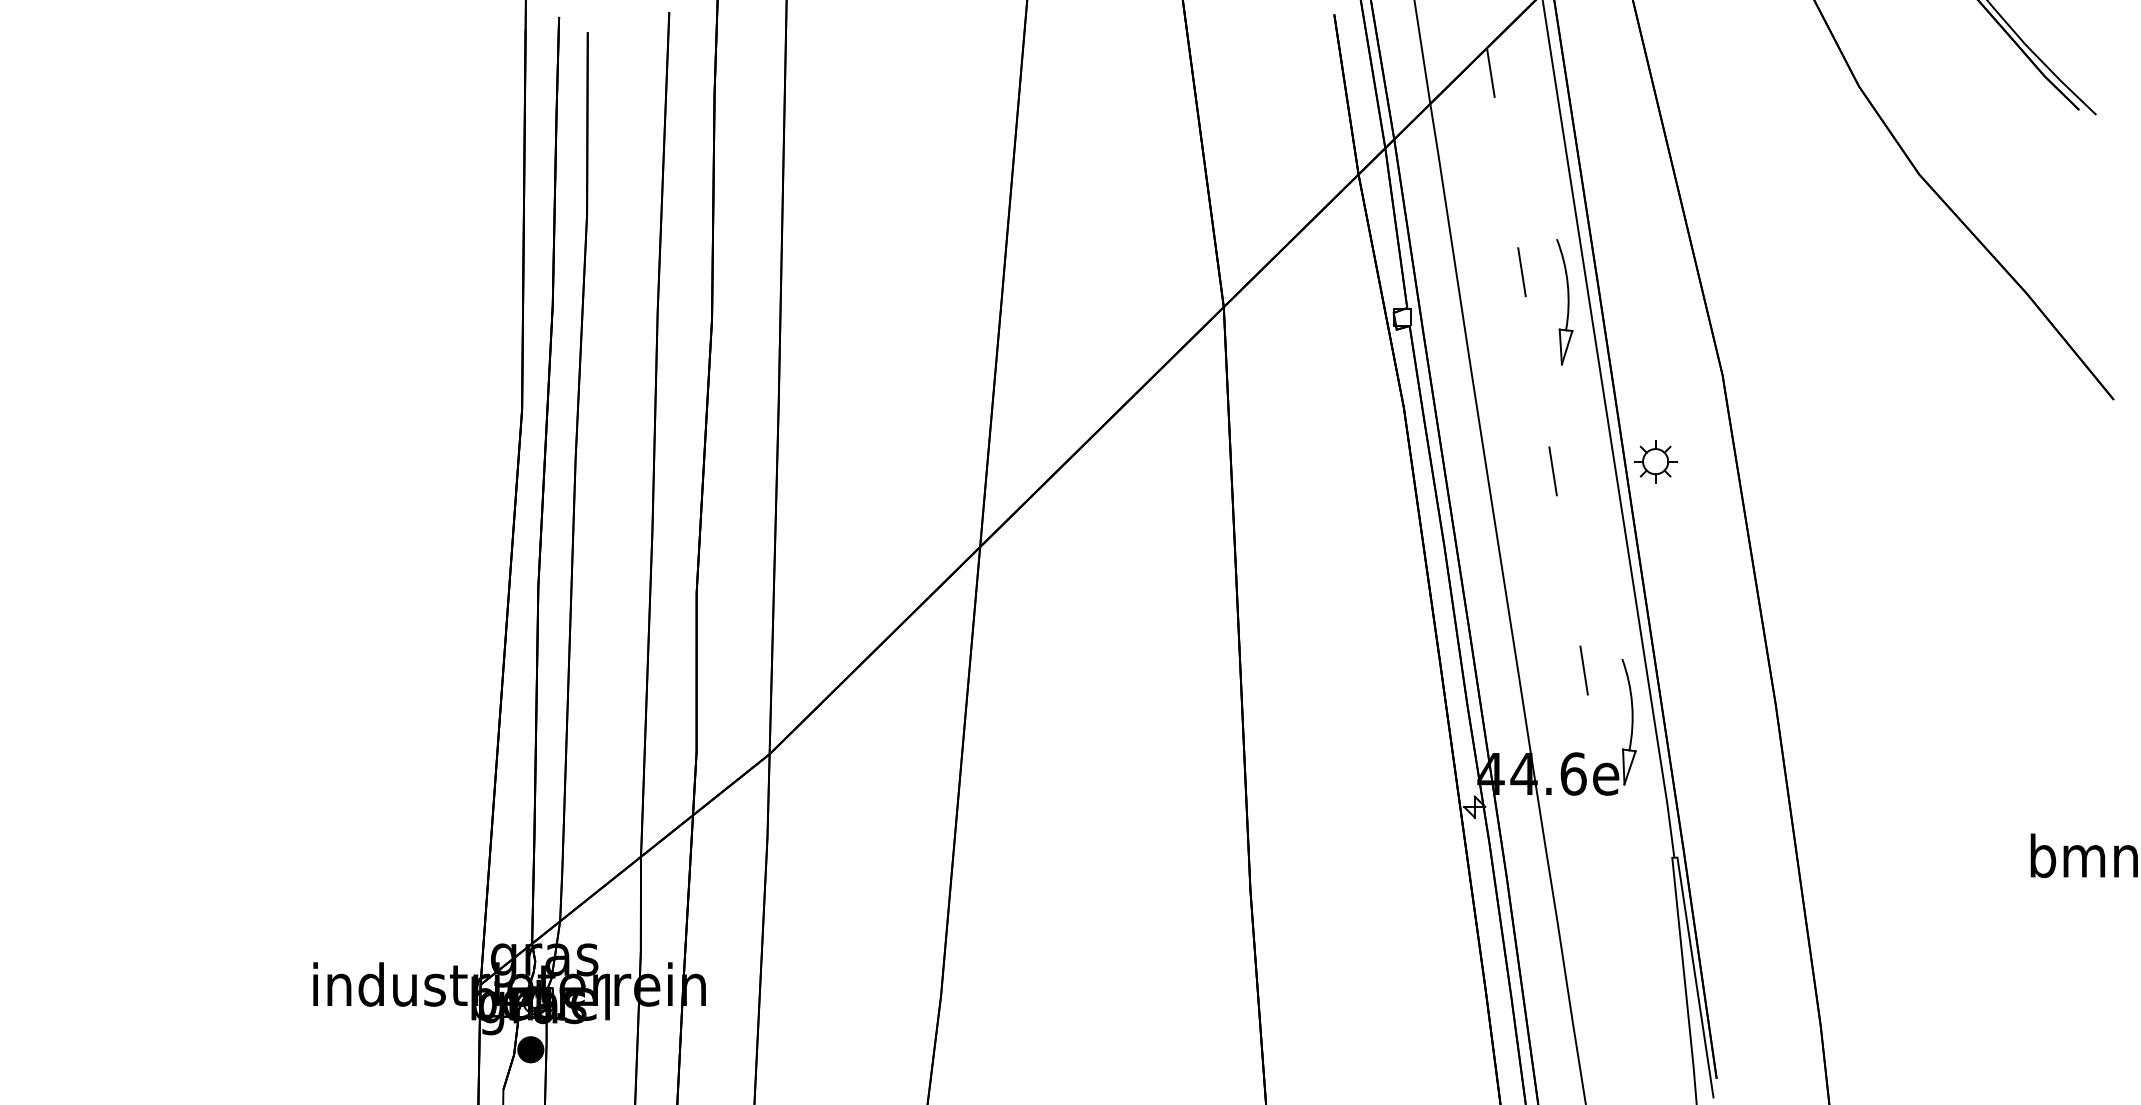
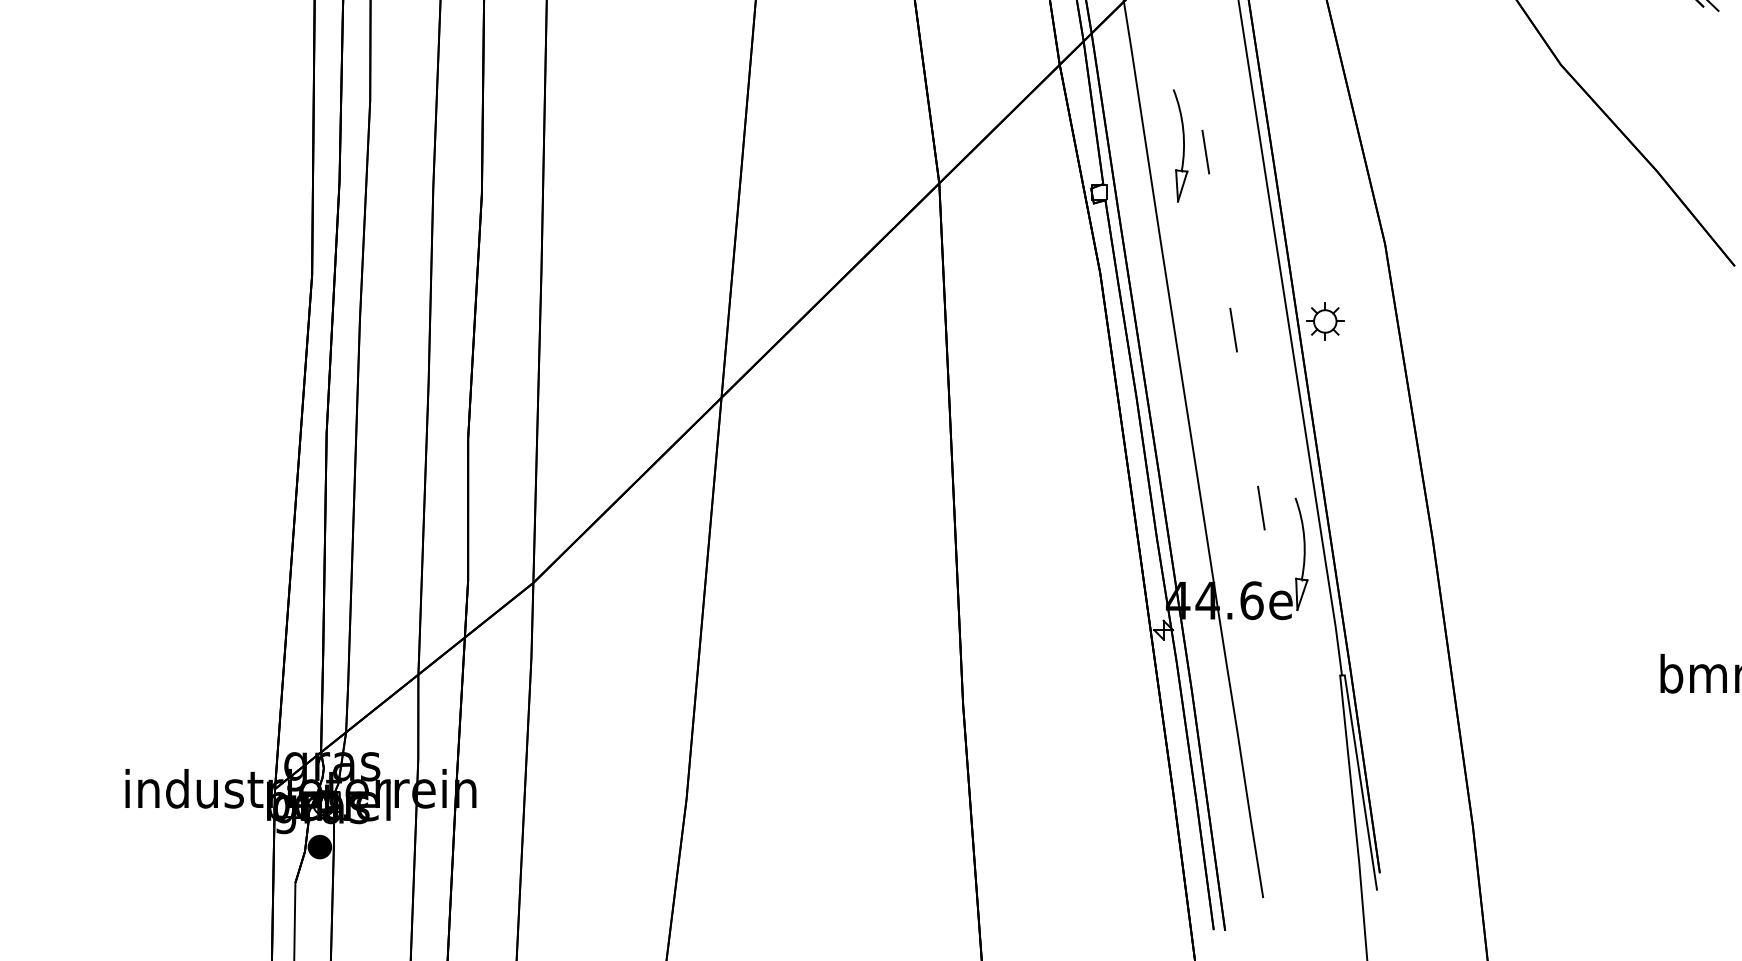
part: (1564, 302) -> (1180, 146), moved

